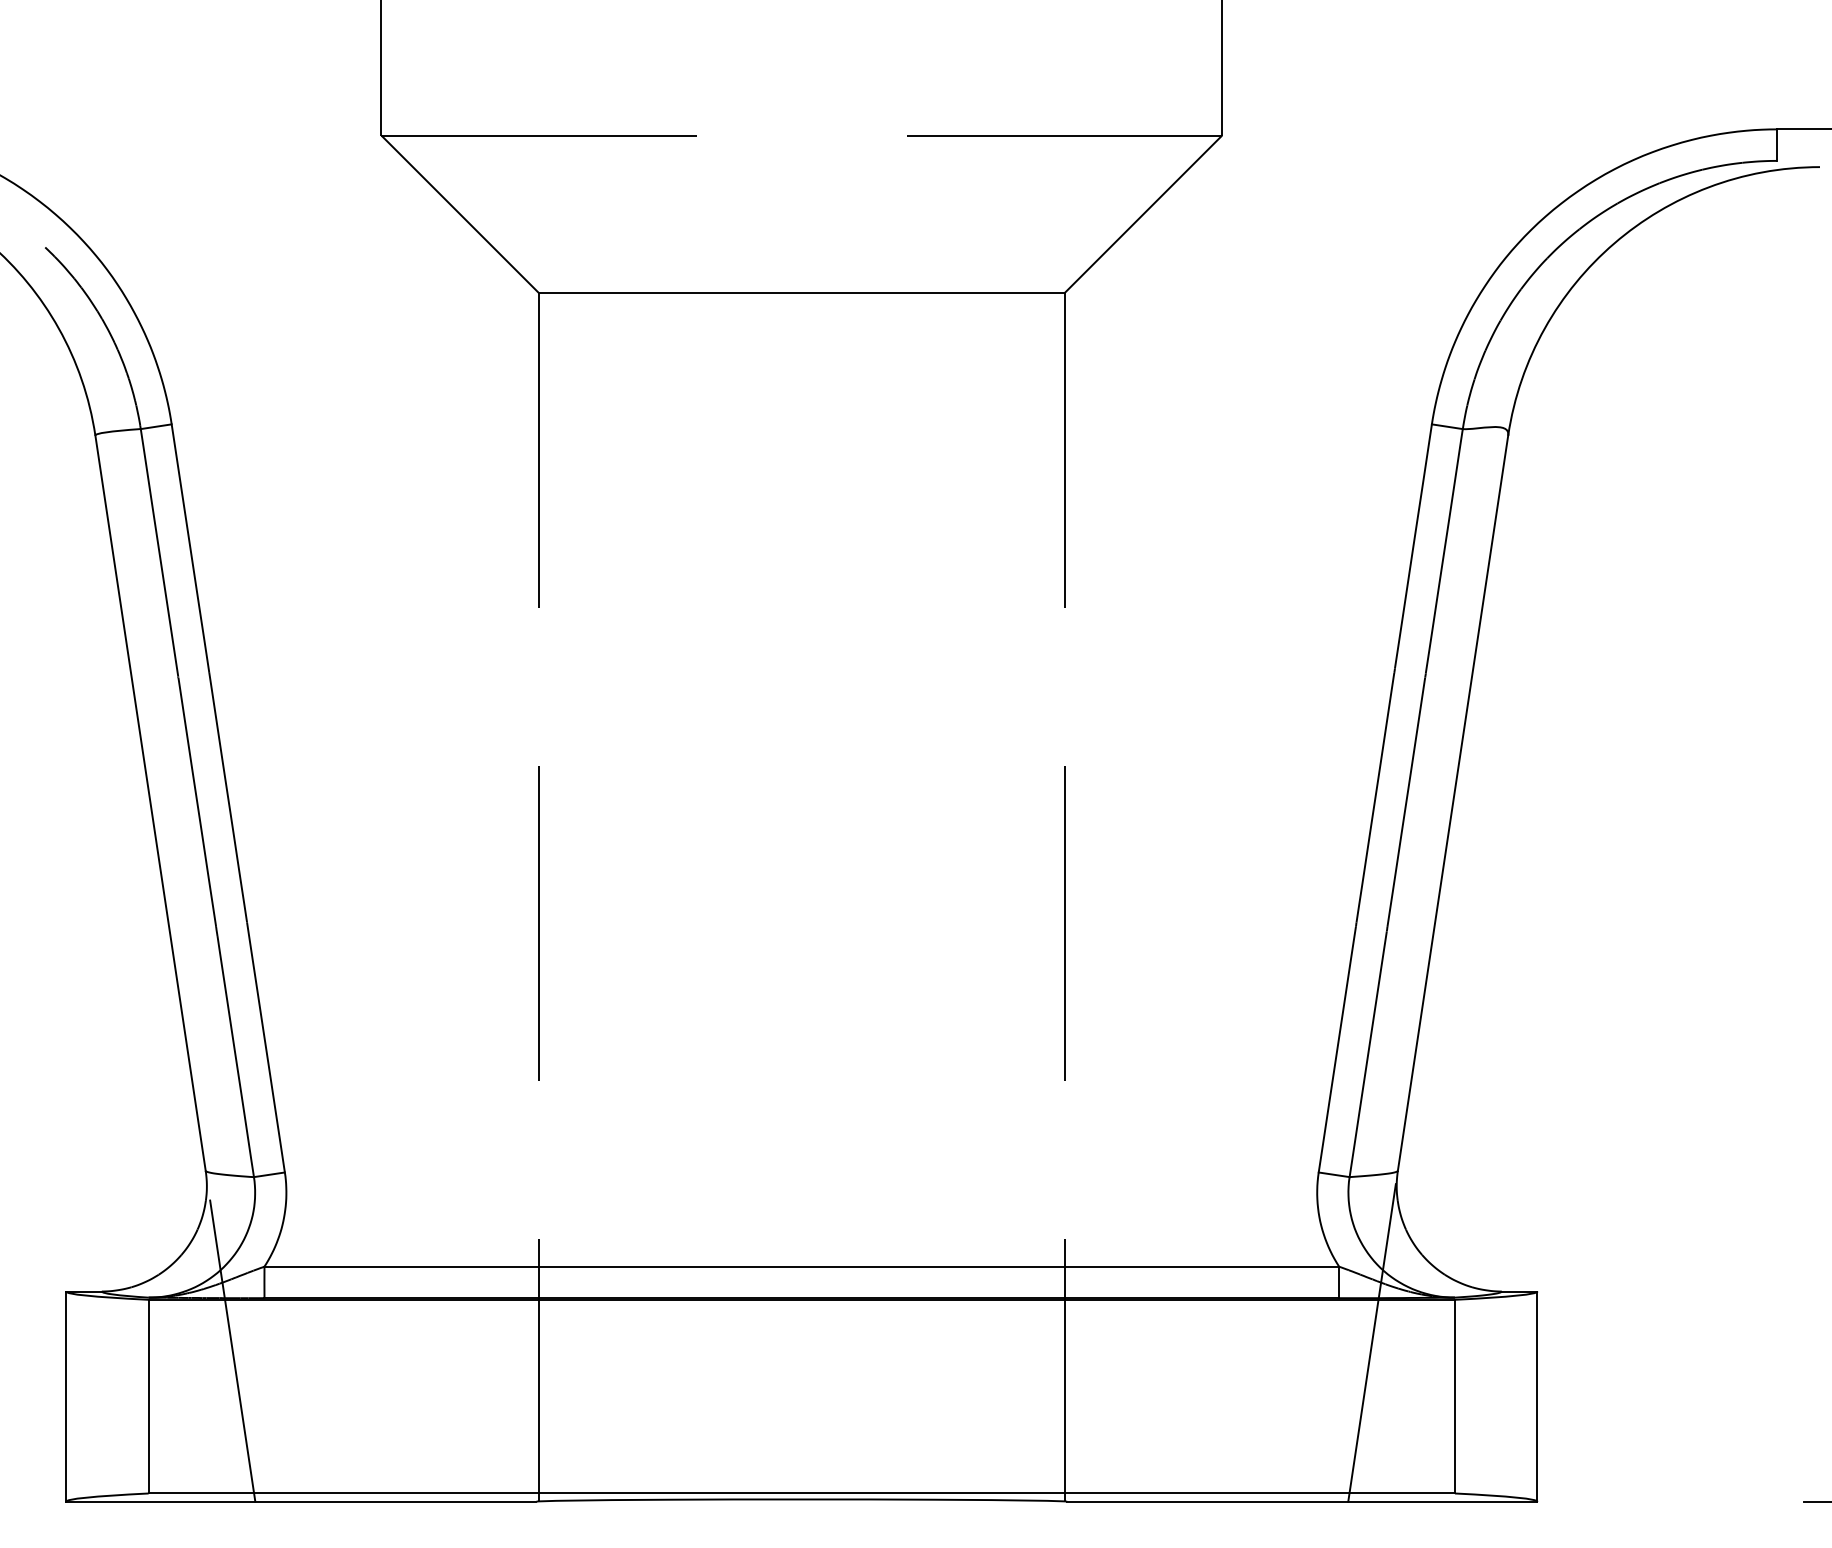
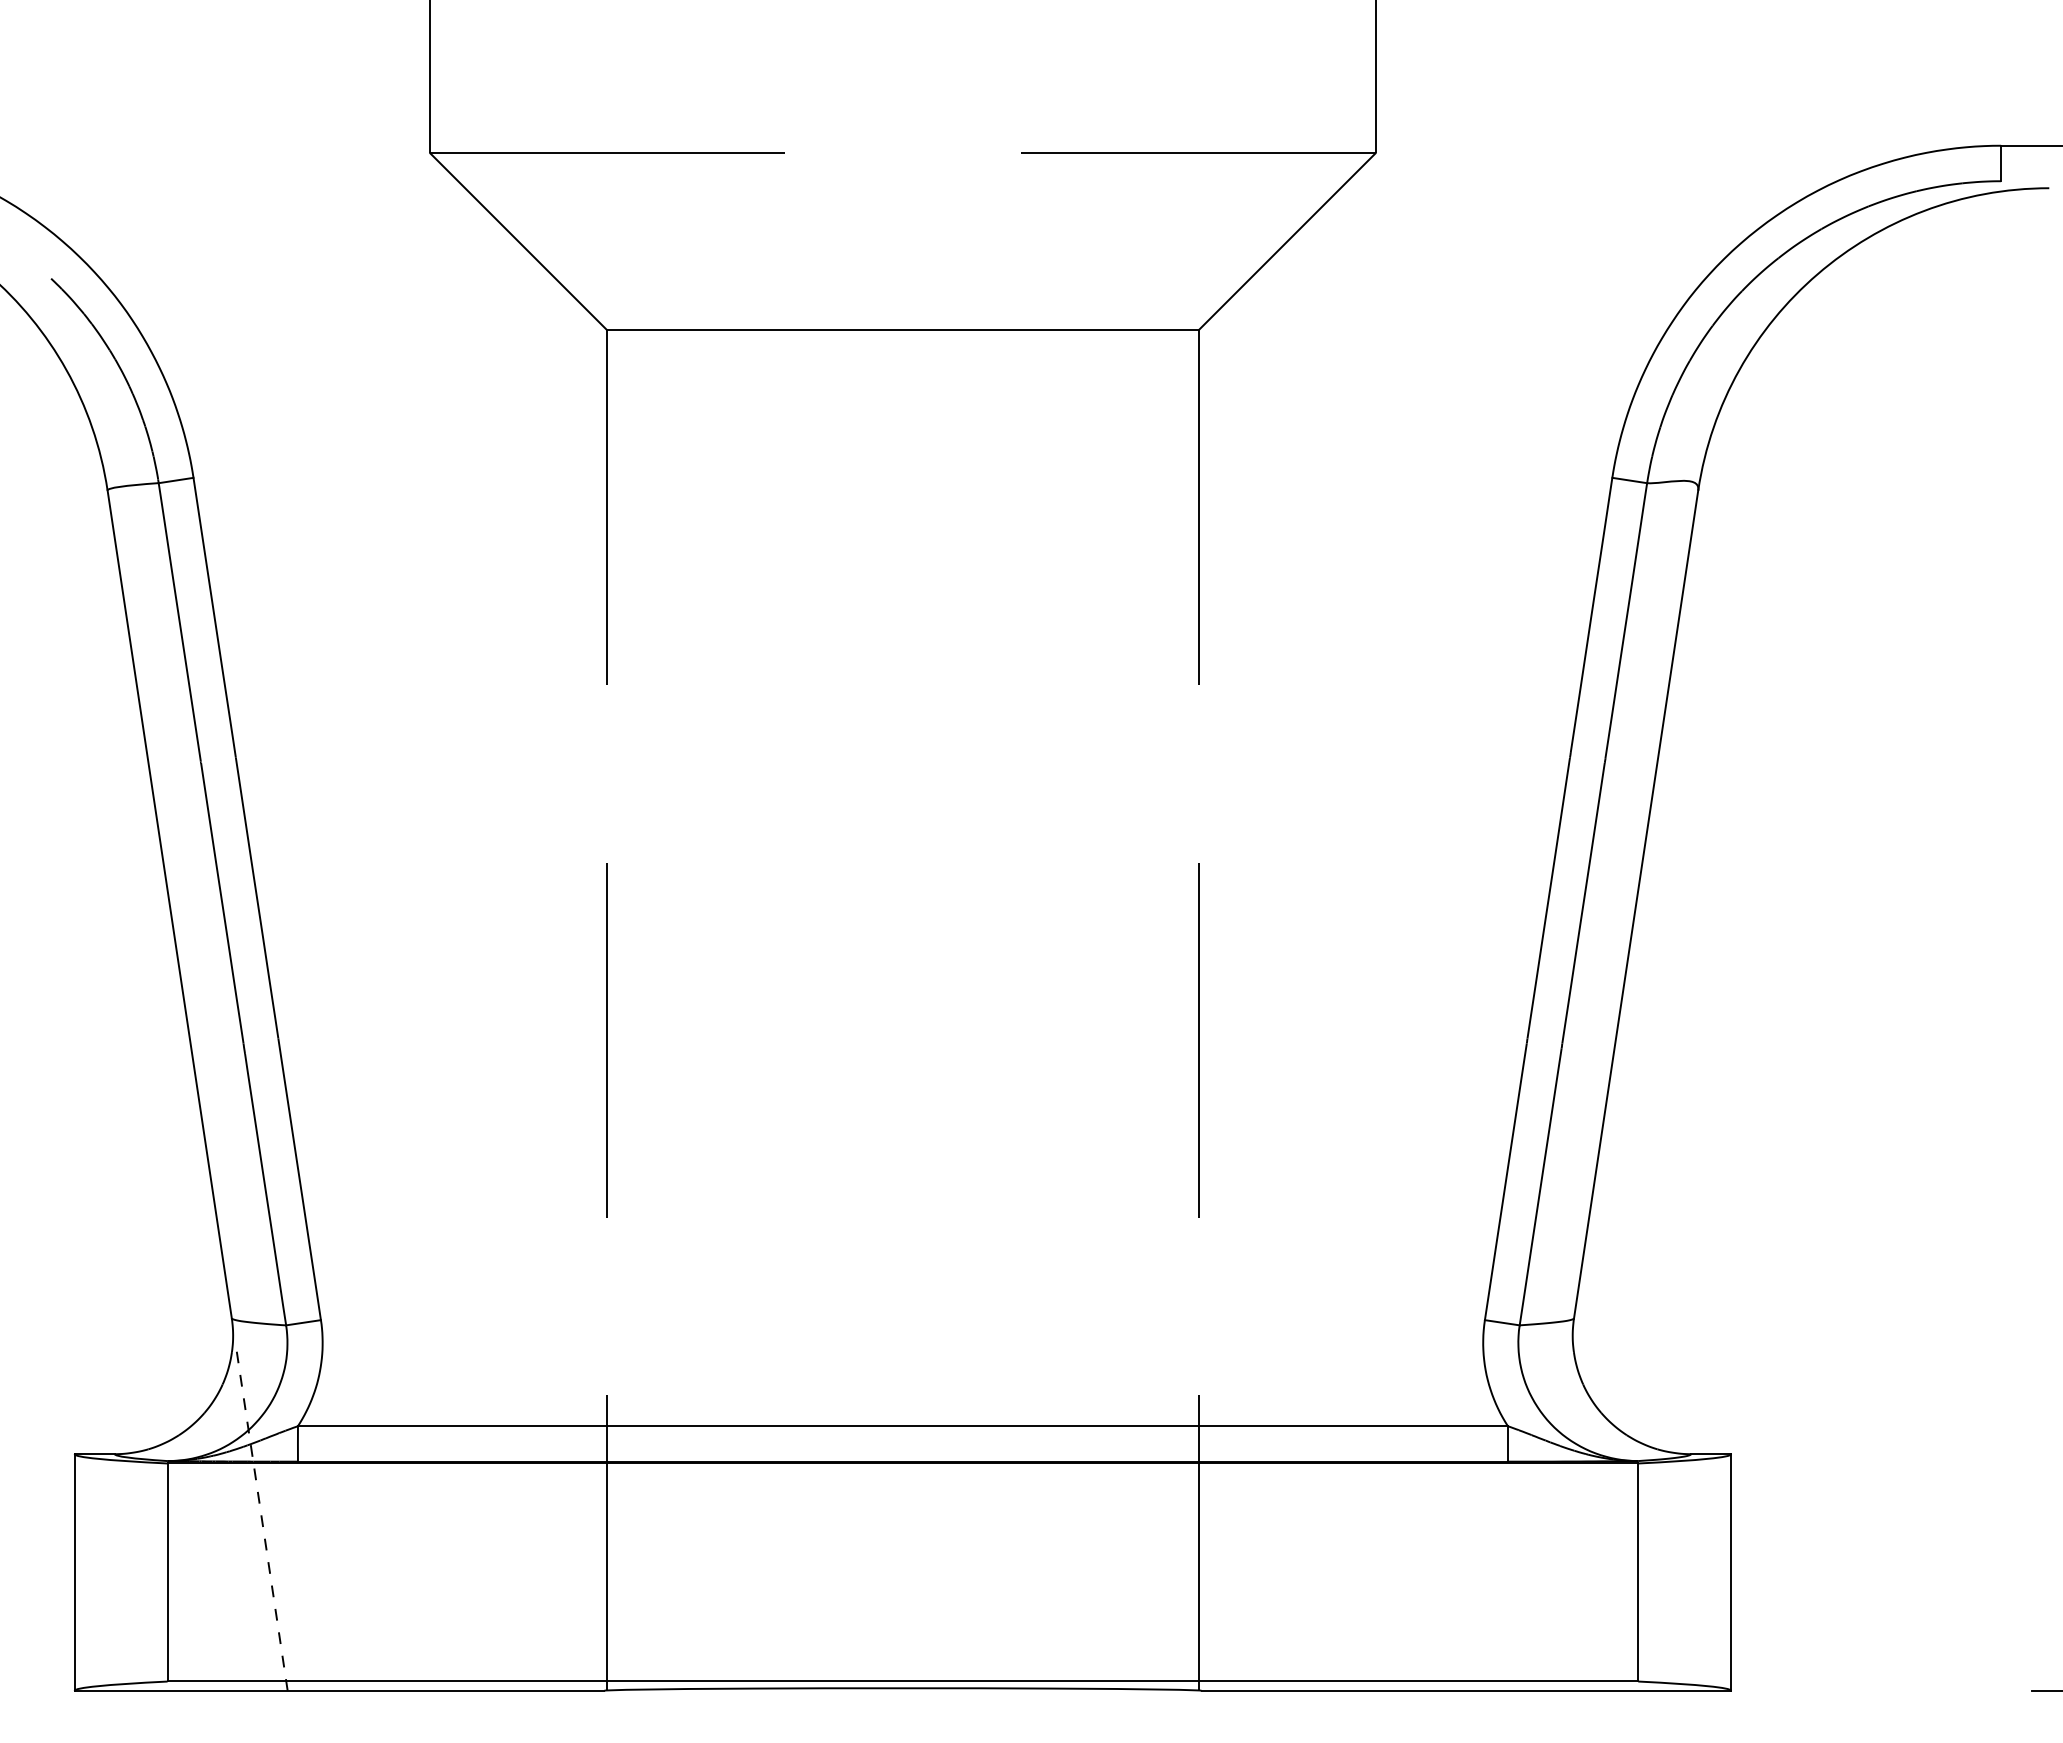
line: (1371, 1342) -> (1544, 1511), removed
line: (232, 1350) -> (262, 1520), solid -> dashed

